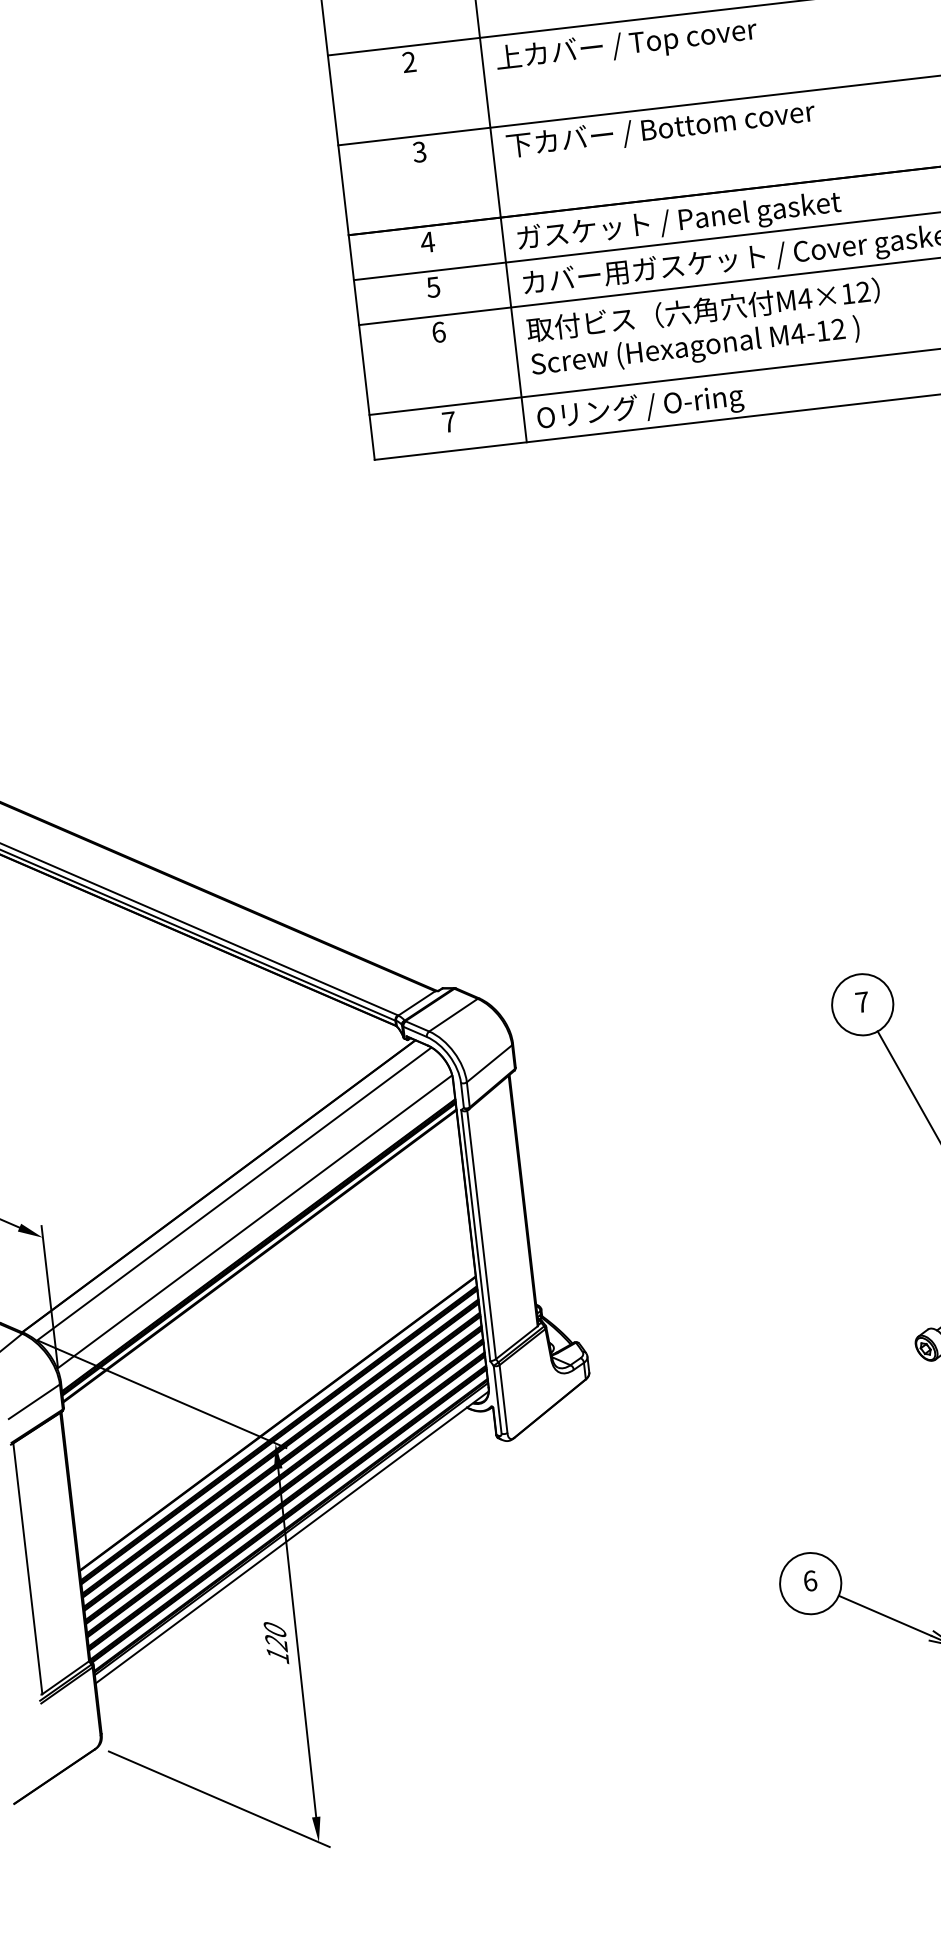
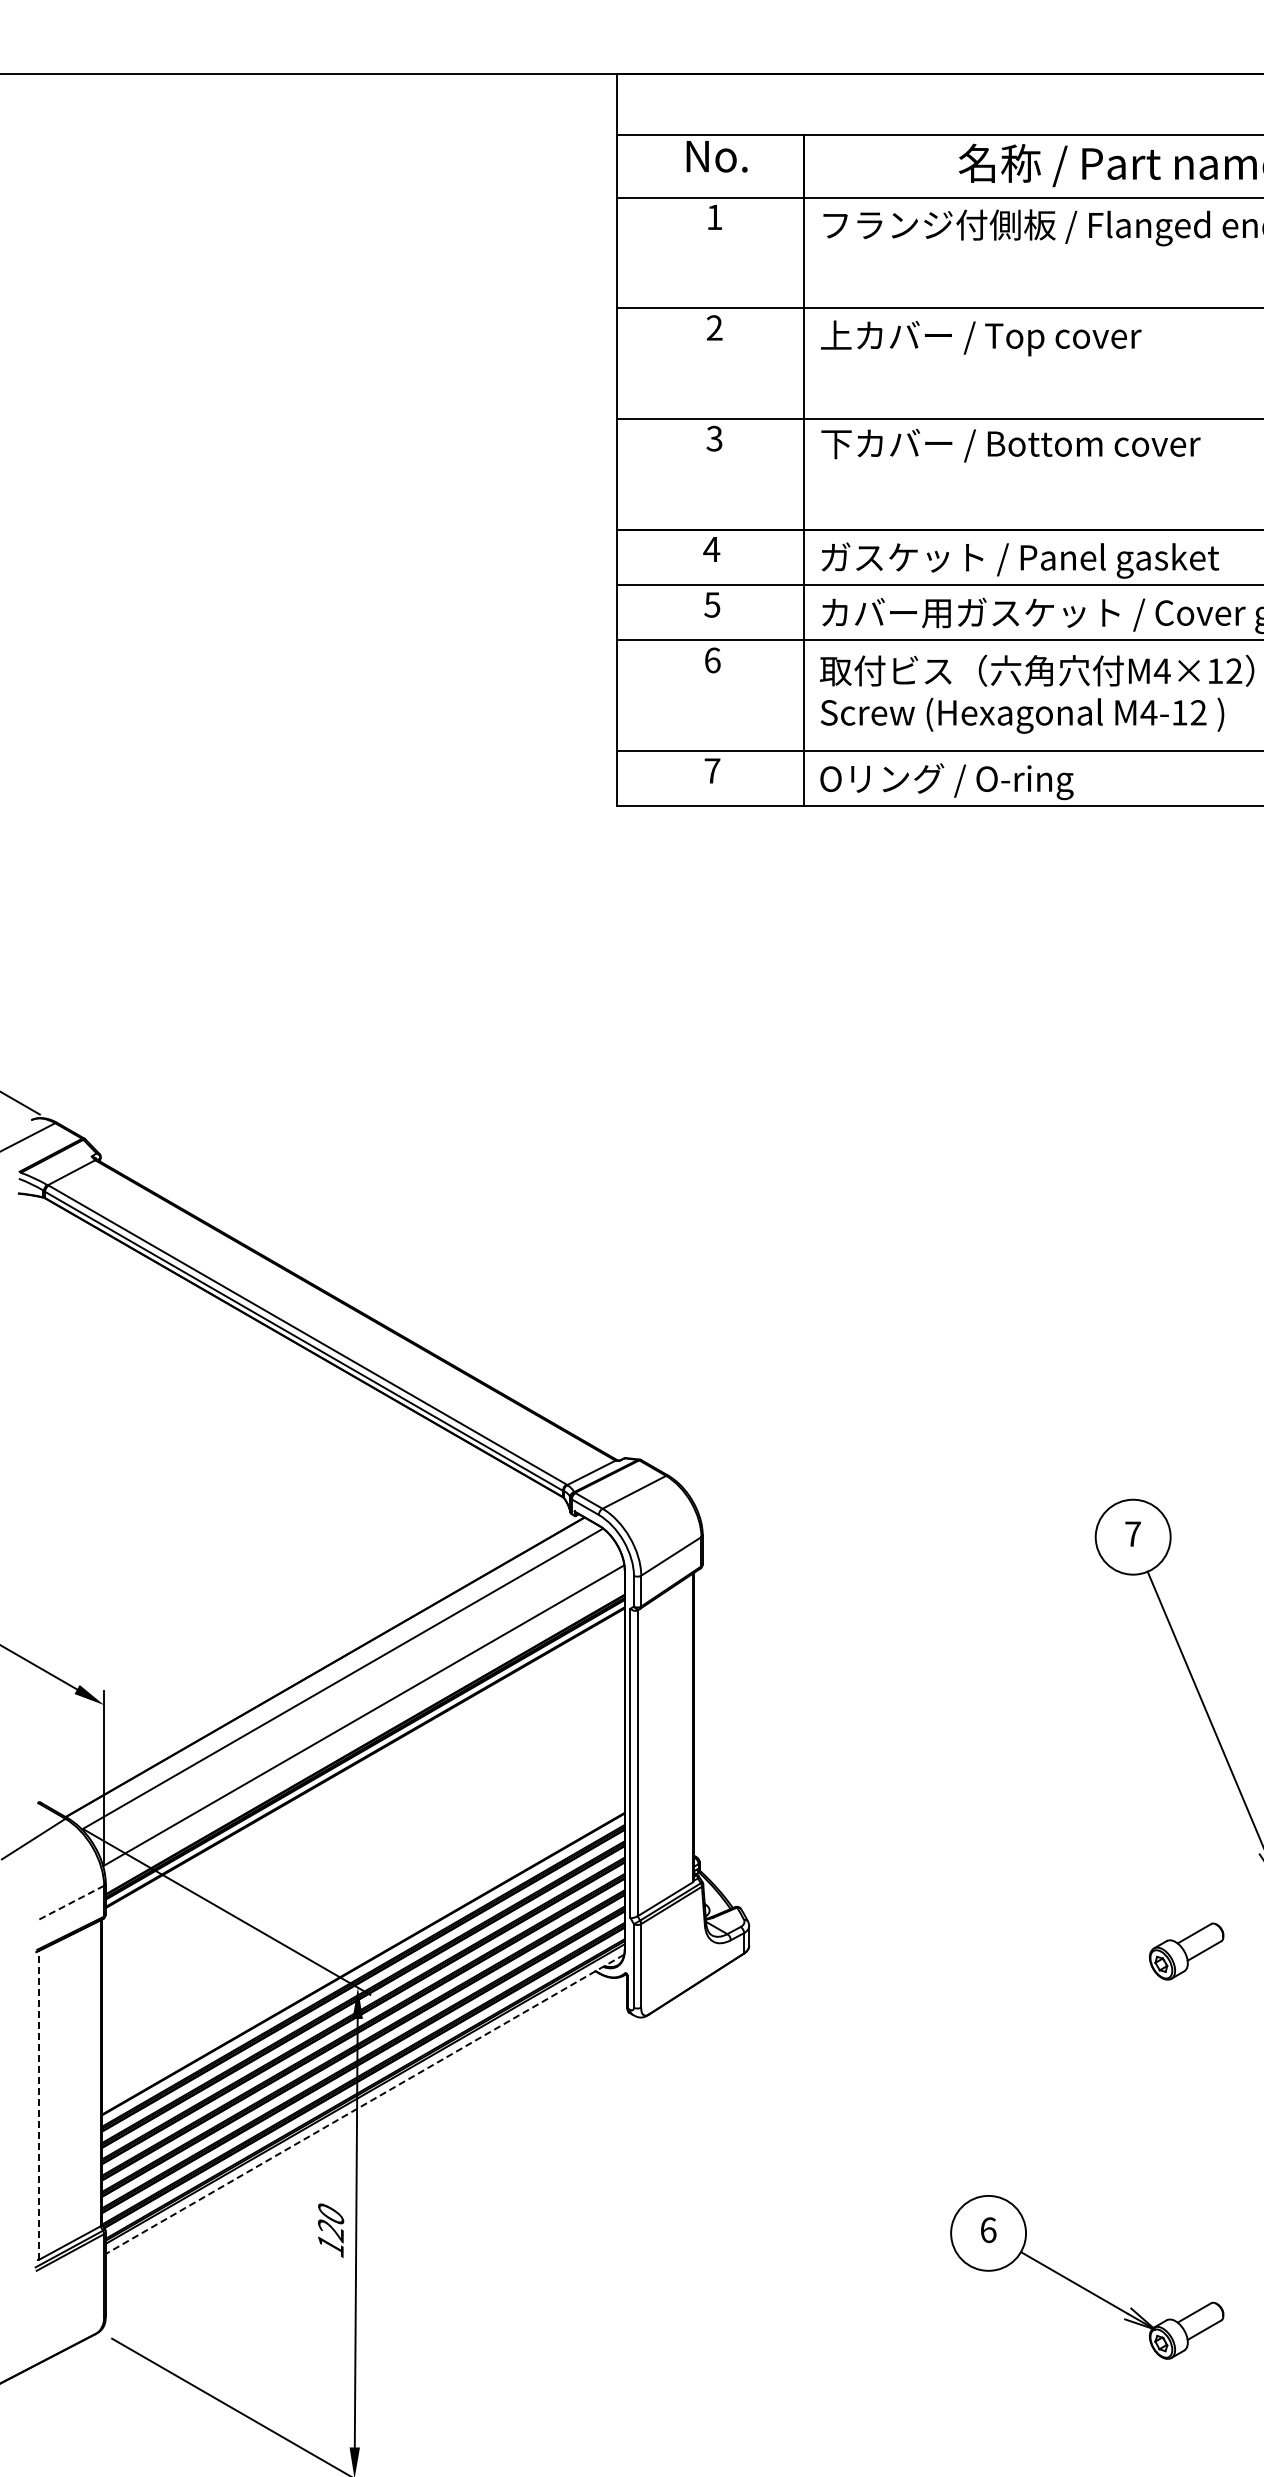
line: (34, 1402) -> (70, 1903), solid -> dashed
line: (291, 1537) -> (364, 2104), solid -> dashed
line: (27, 1568) -> (39, 2104), solid -> dashed

